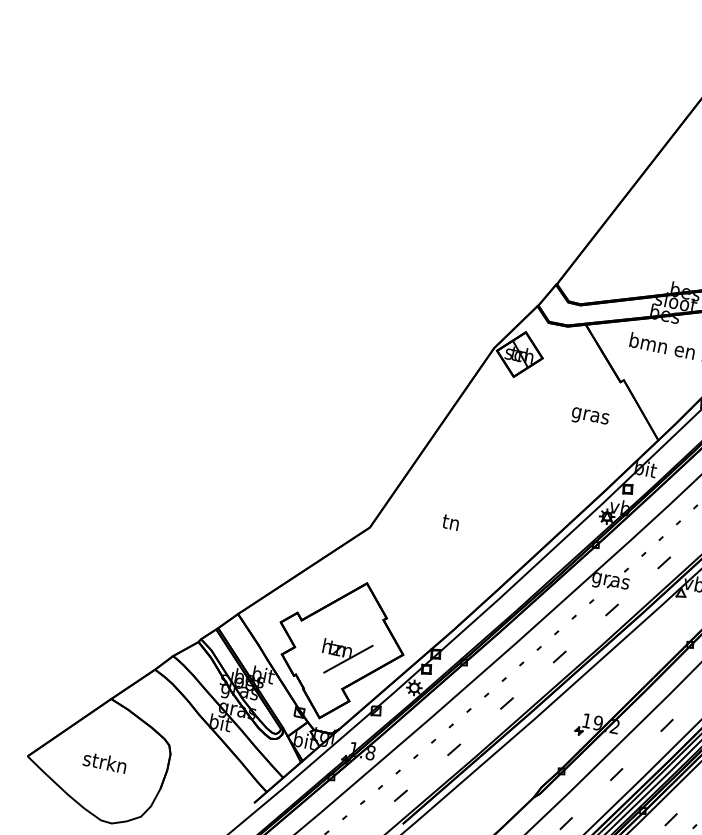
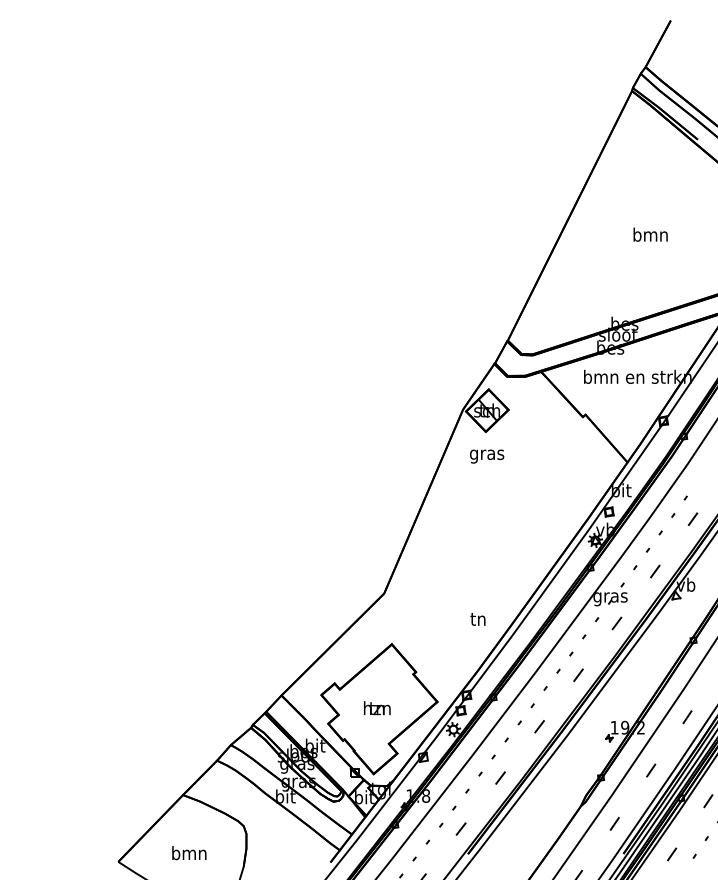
text: (590, 417) -> (487, 456), moved
text: (450, 522) -> (477, 619), moved
line: (348, 658) -> (388, 715), removed
text: (104, 762) -> (188, 853), strkn -> bmn

